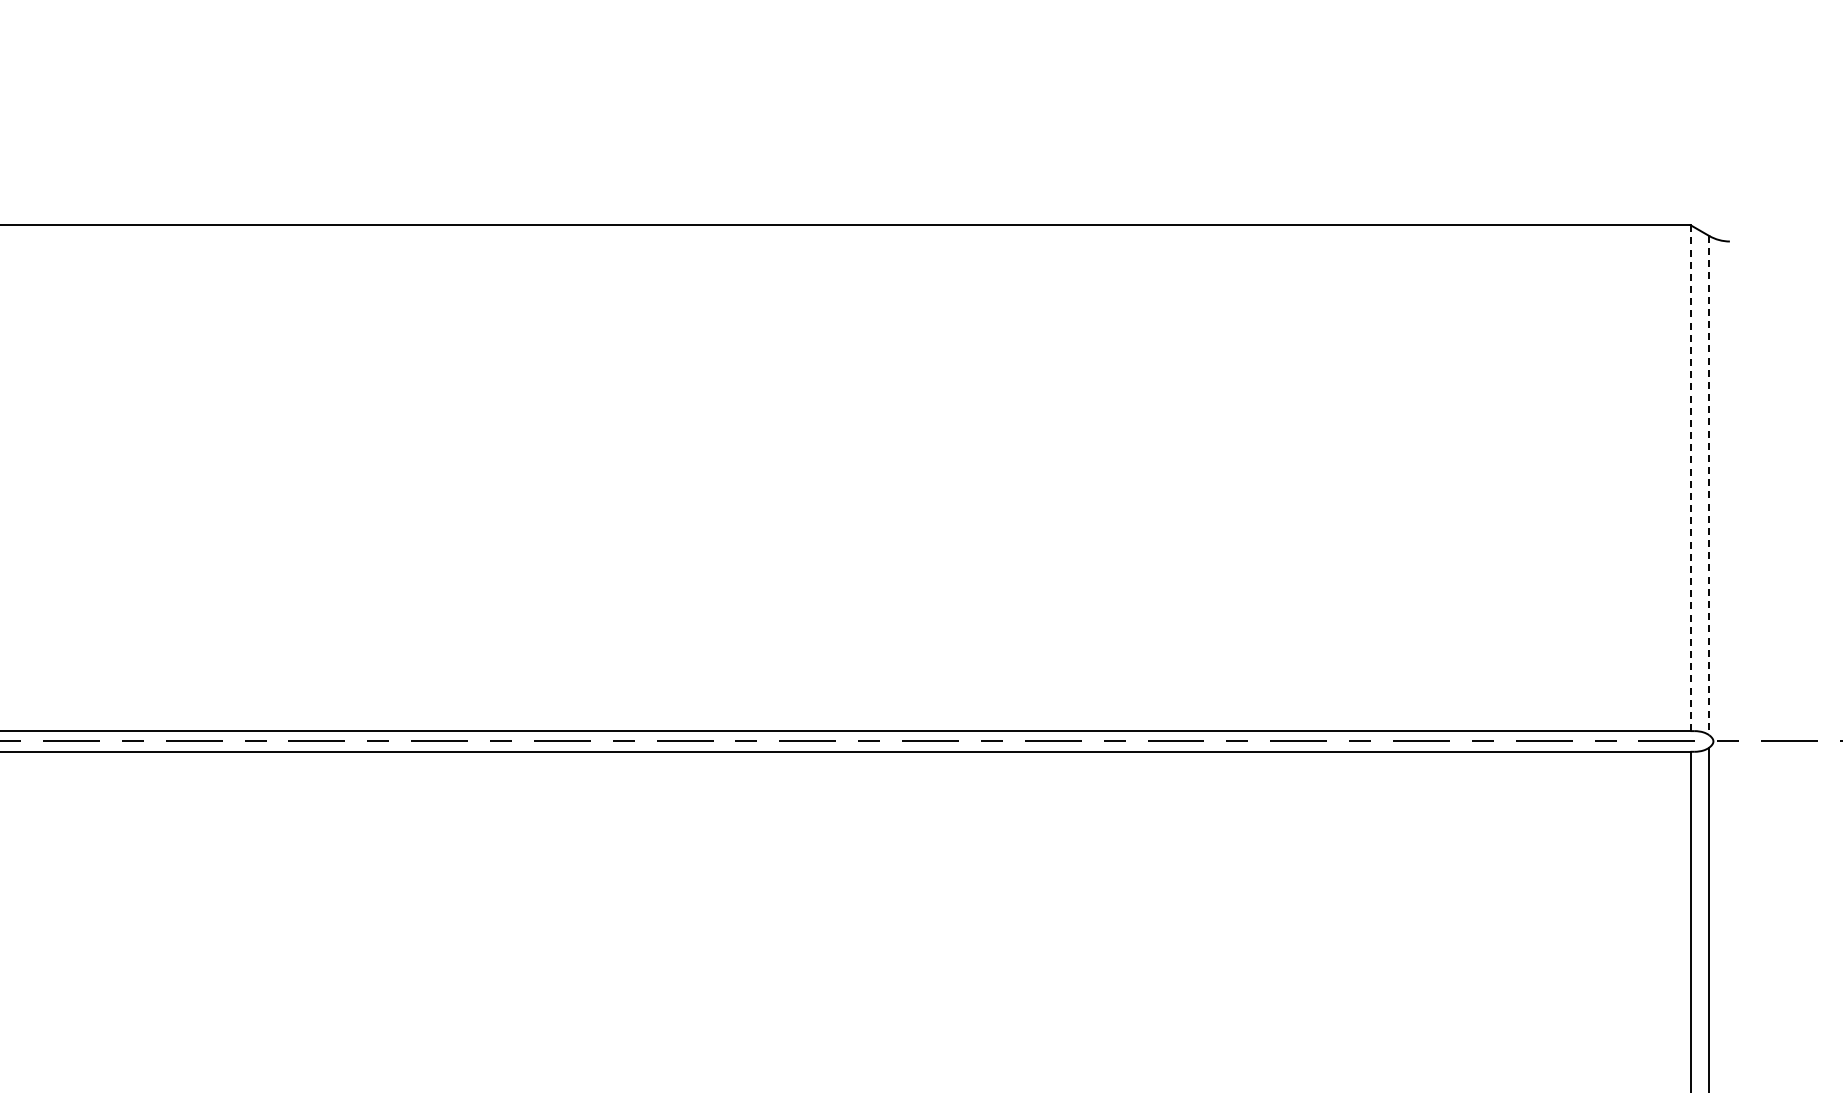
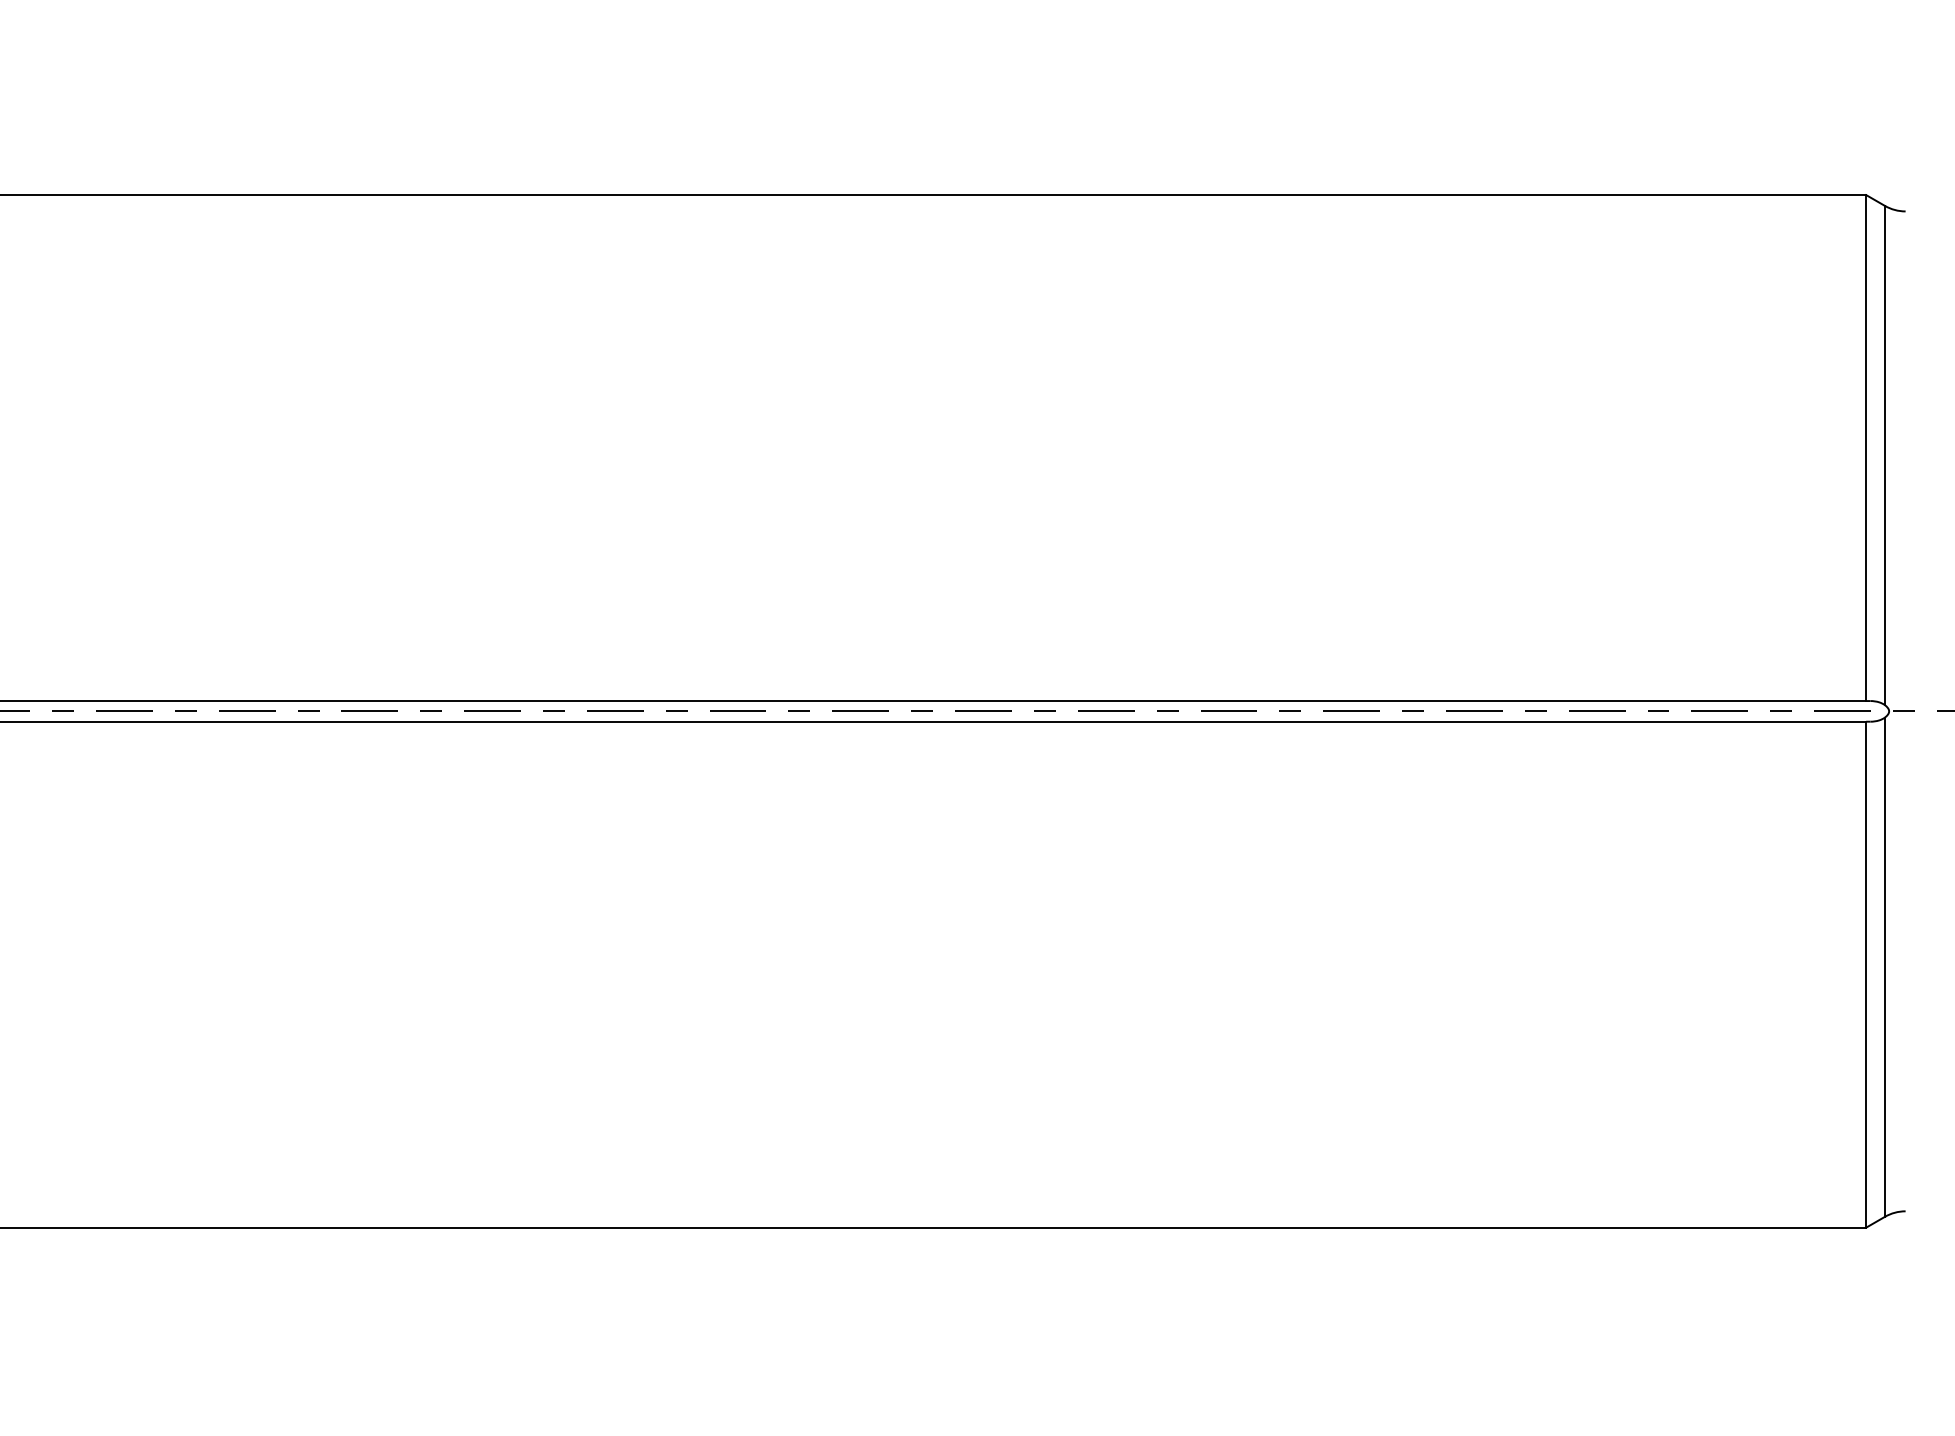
line: (1690, 478) -> (1866, 448), dashed -> solid
line: (1708, 485) -> (1884, 455), dashed -> solid

